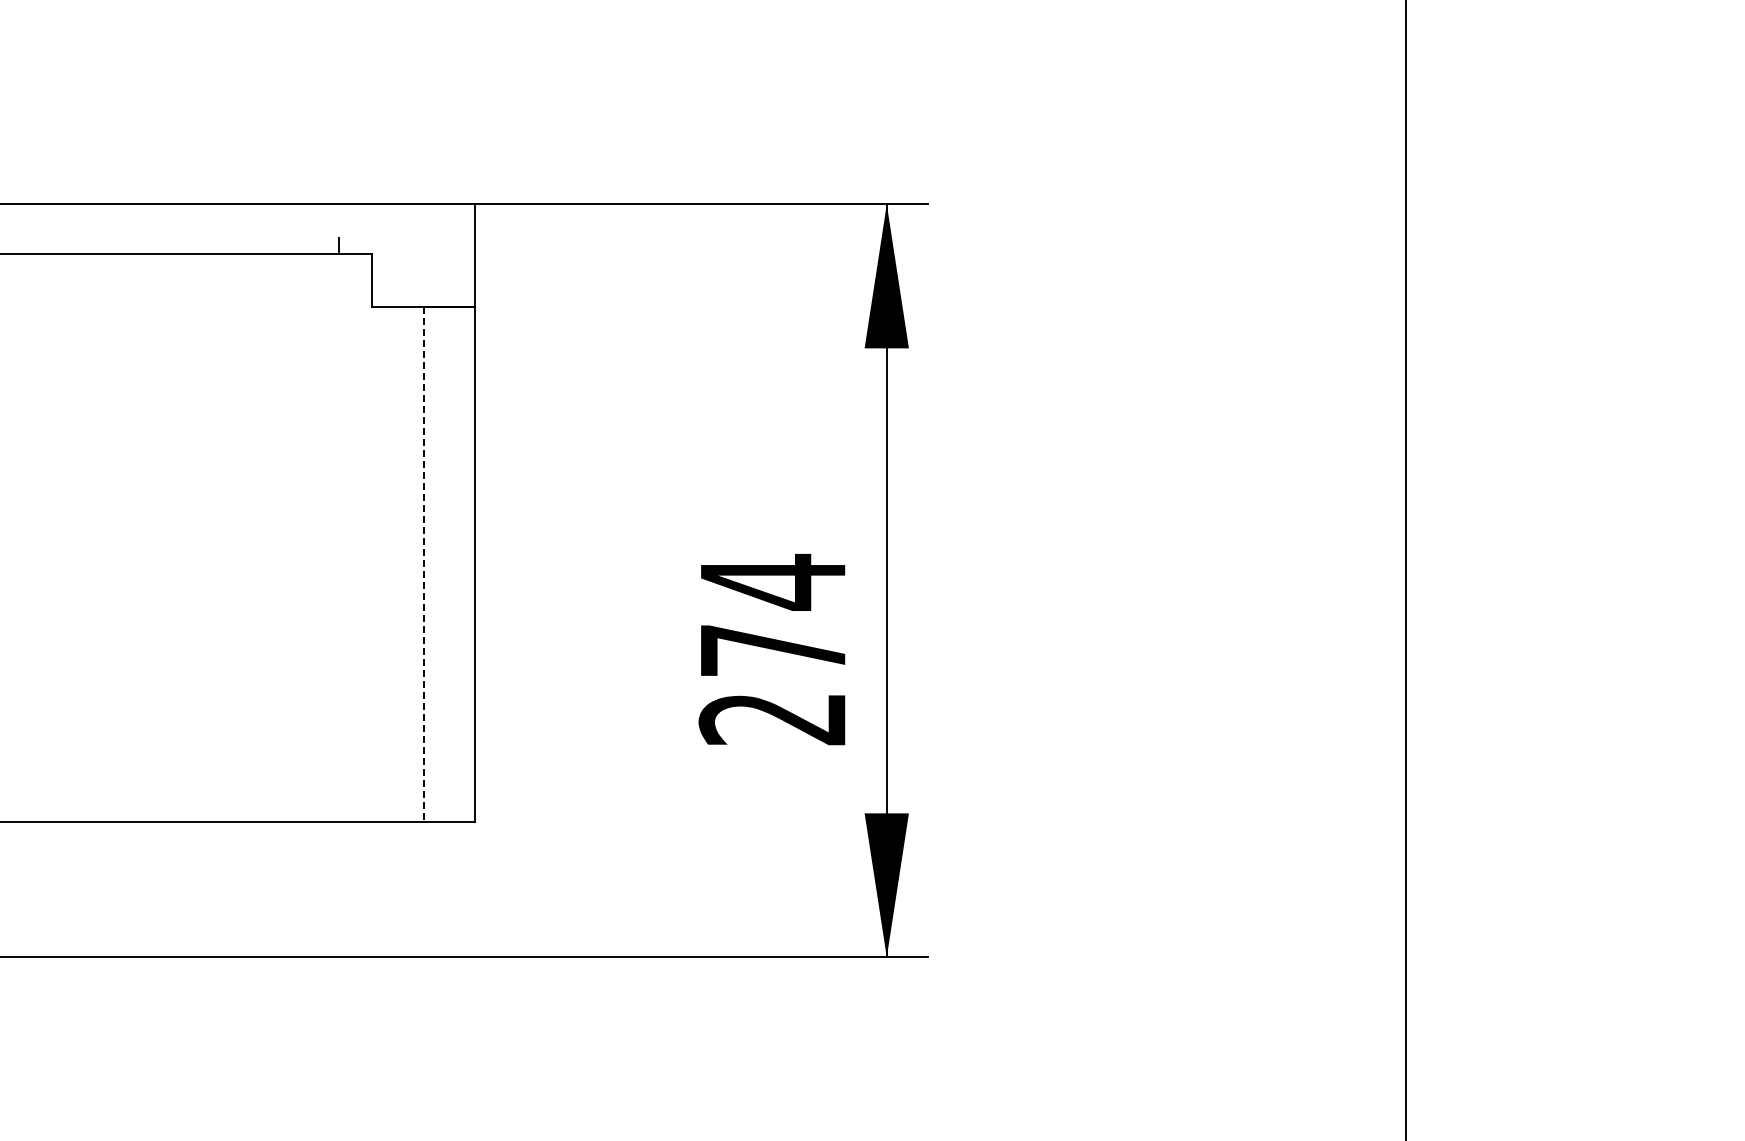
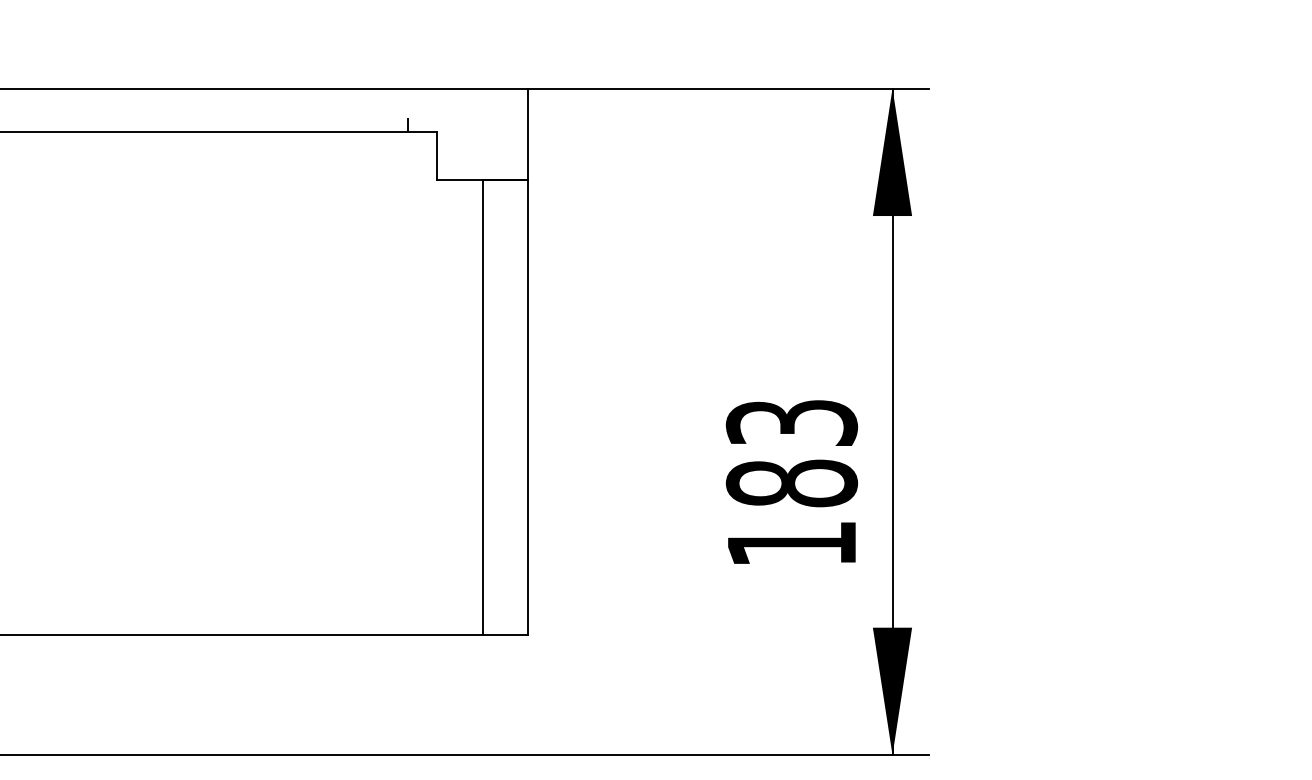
line: (423, 564) -> (482, 407), dashed -> solid
text: (772, 649) -> (791, 482), 274 -> 183

